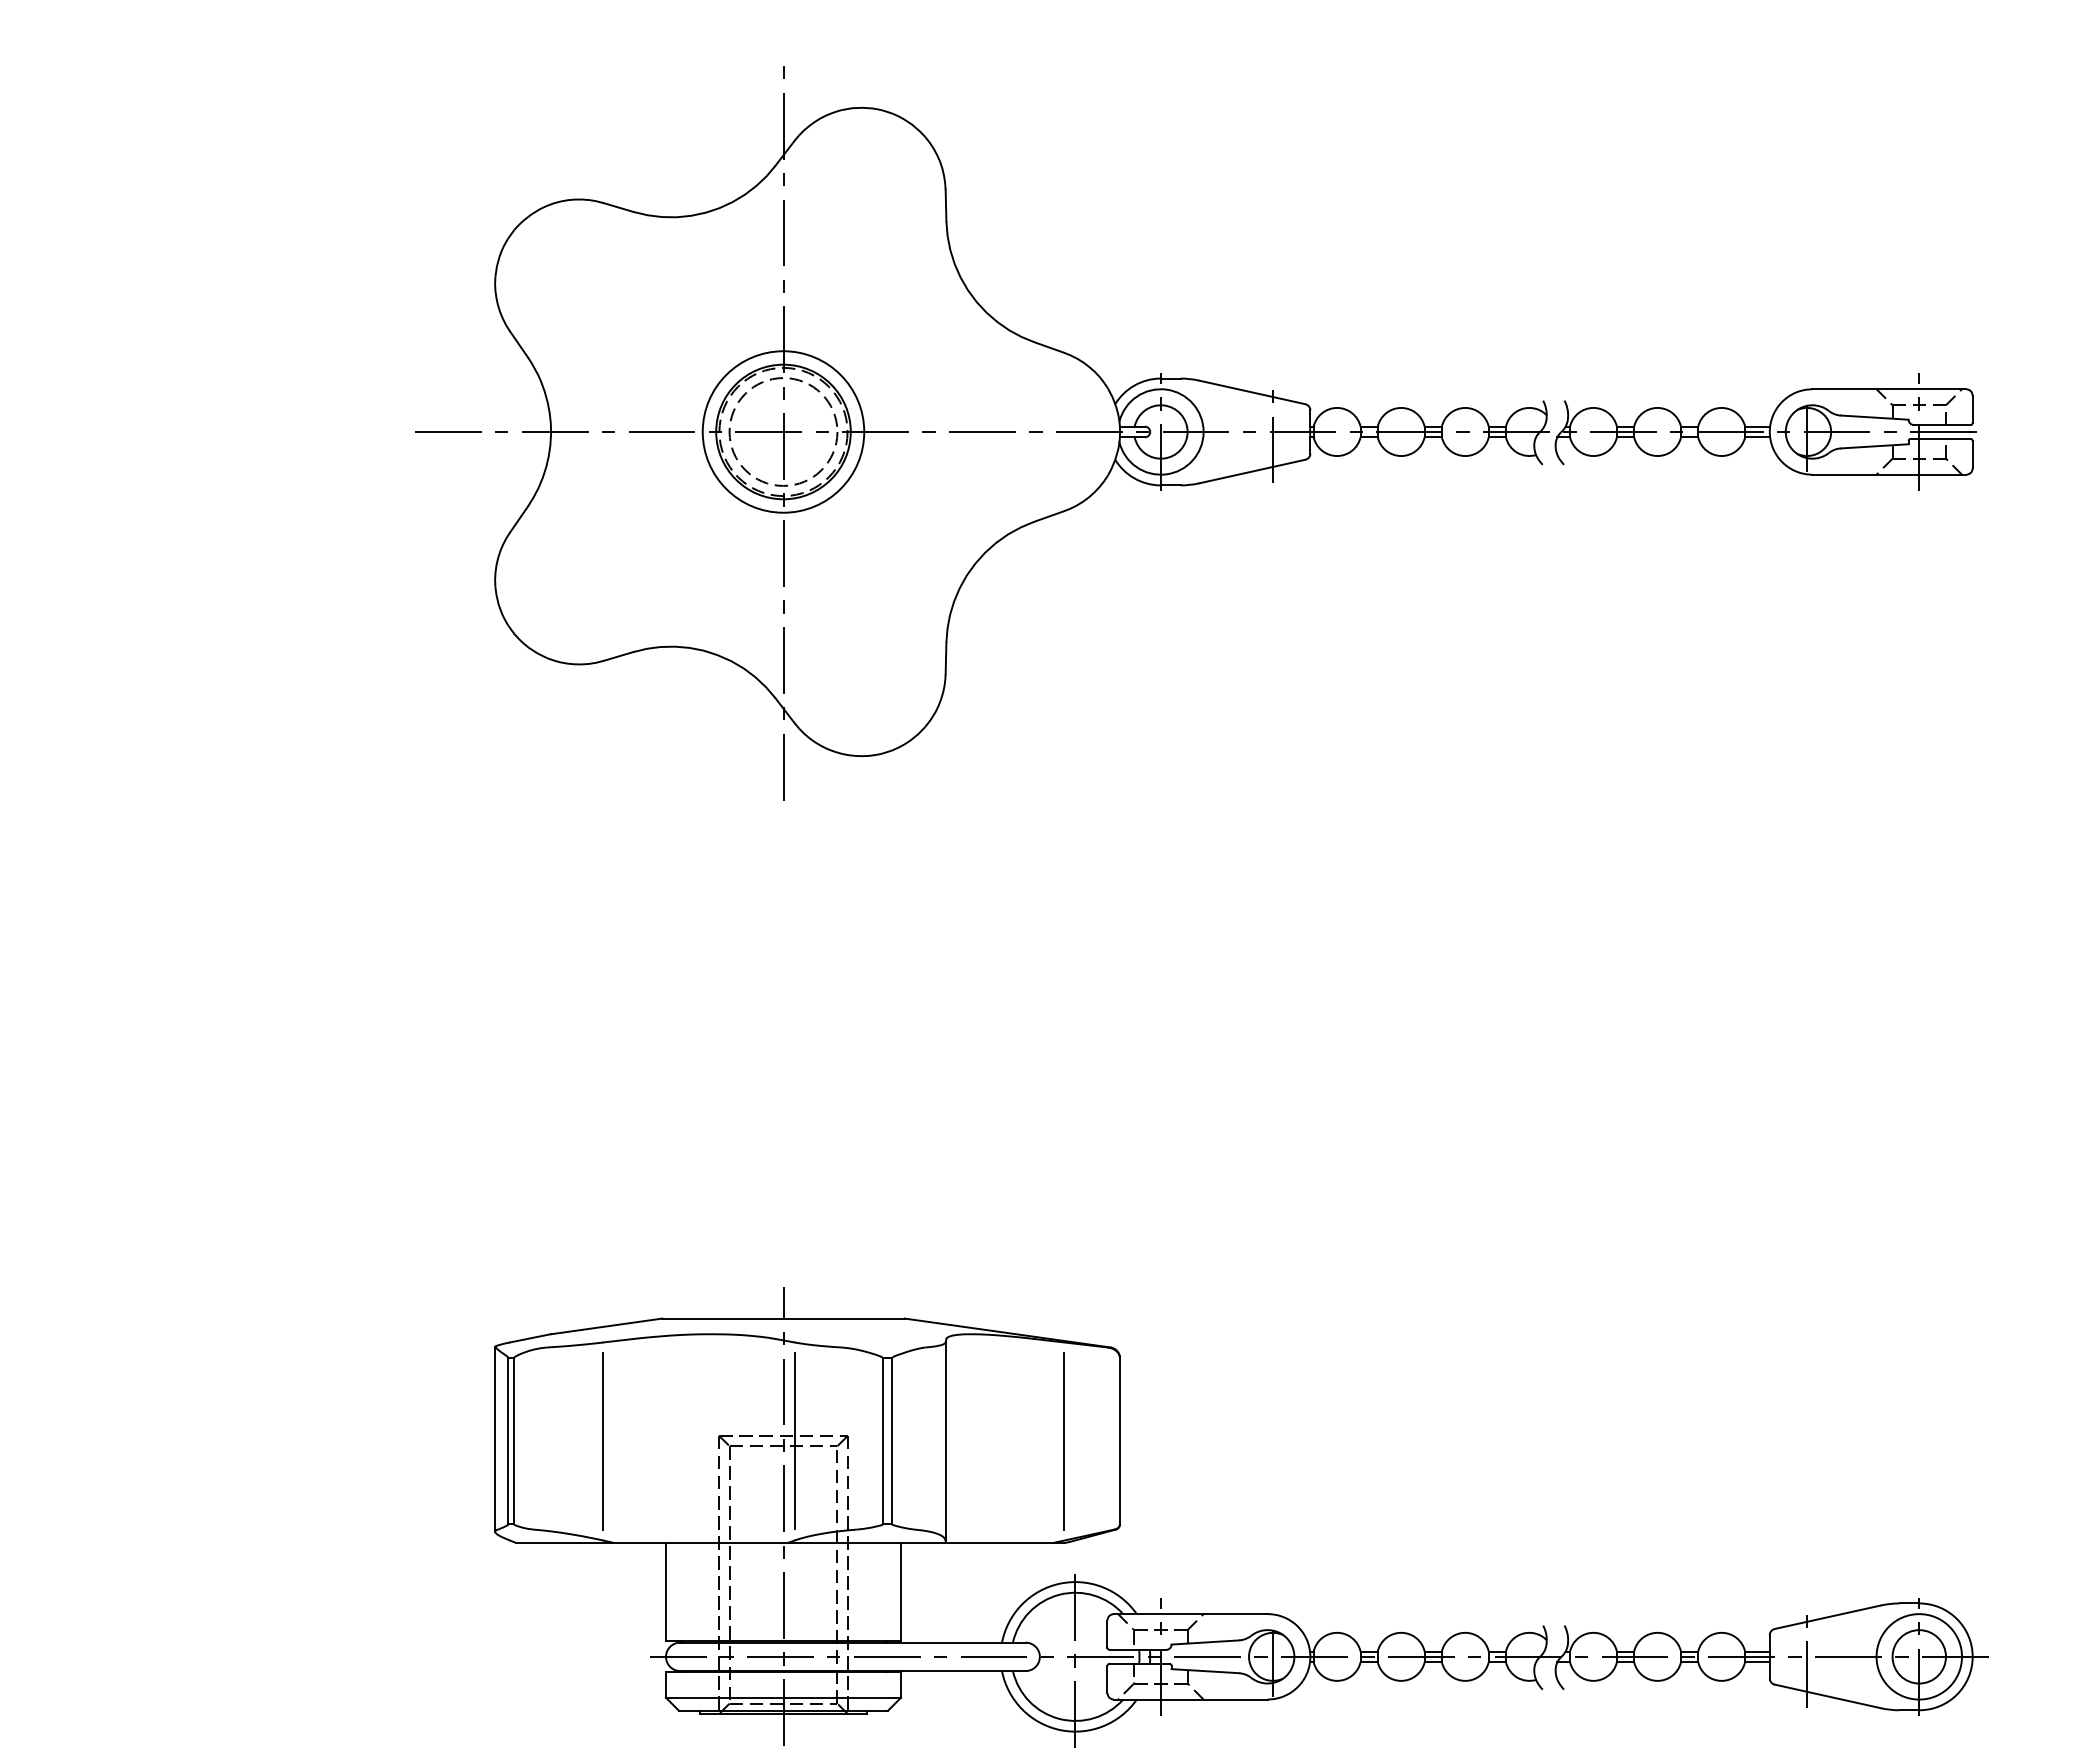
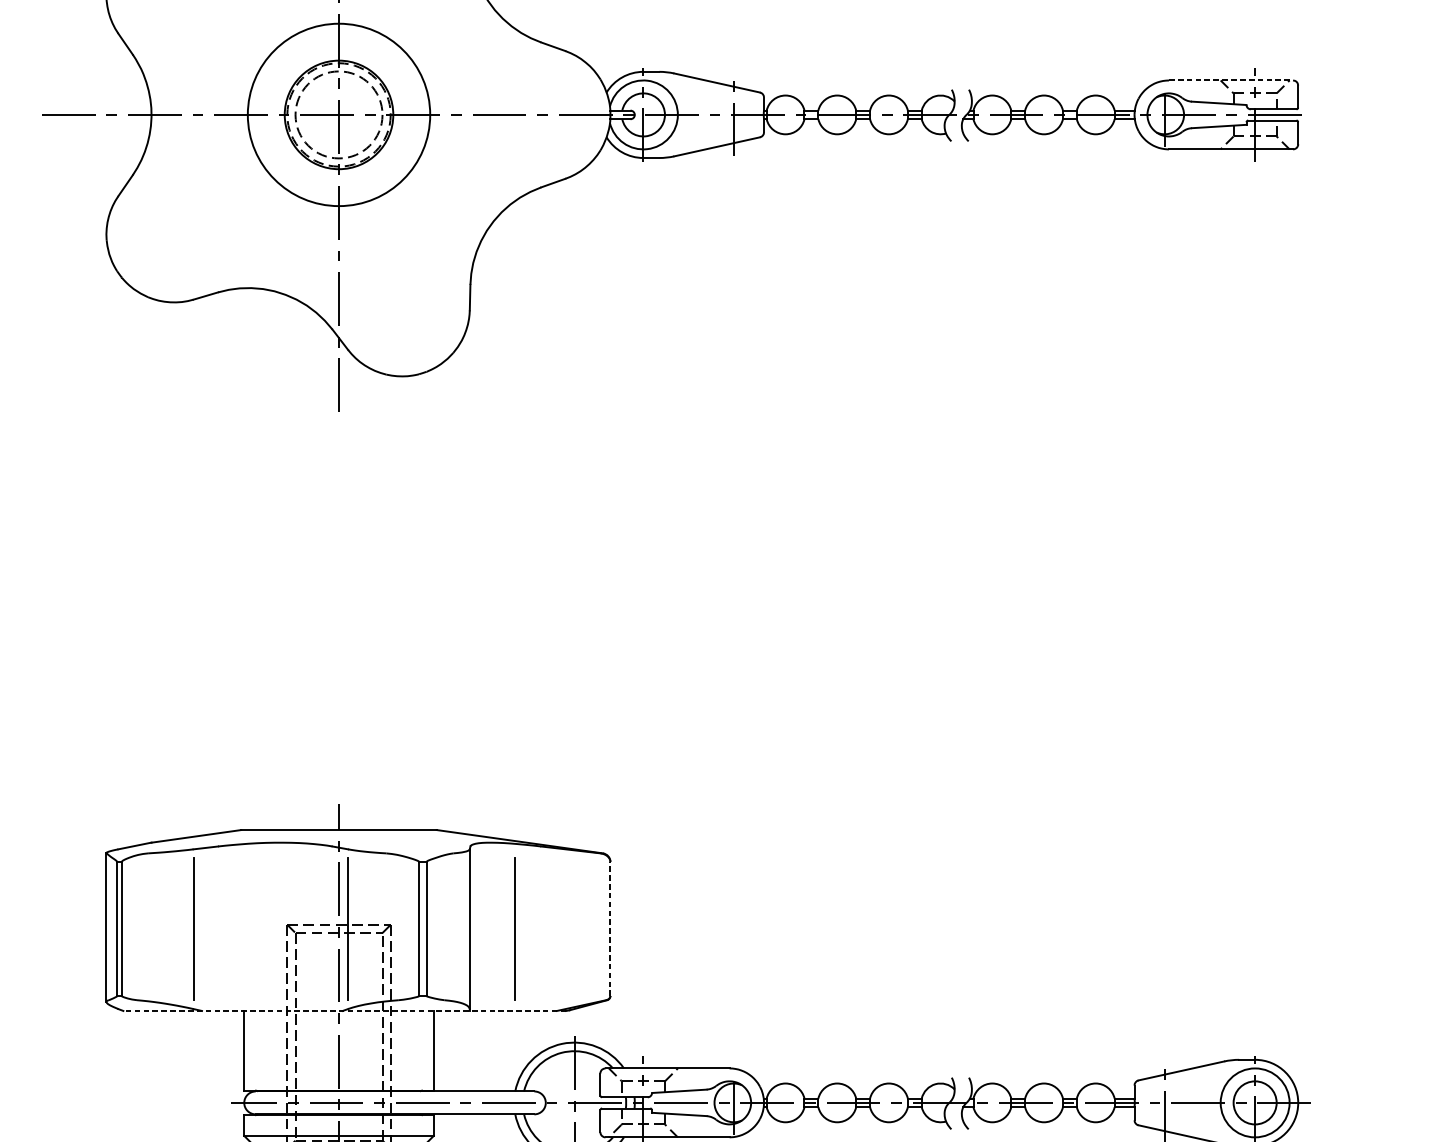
line: (1889, 389) -> (1231, 80), solid -> dashed
circle: (783, 431) -> (339, 114), size x1.4
line: (1119, 1440) -> (610, 928), solid -> dashed
line: (1063, 1441) -> (514, 929), moved
line: (790, 1542) -> (344, 1010), solid -> dashed

